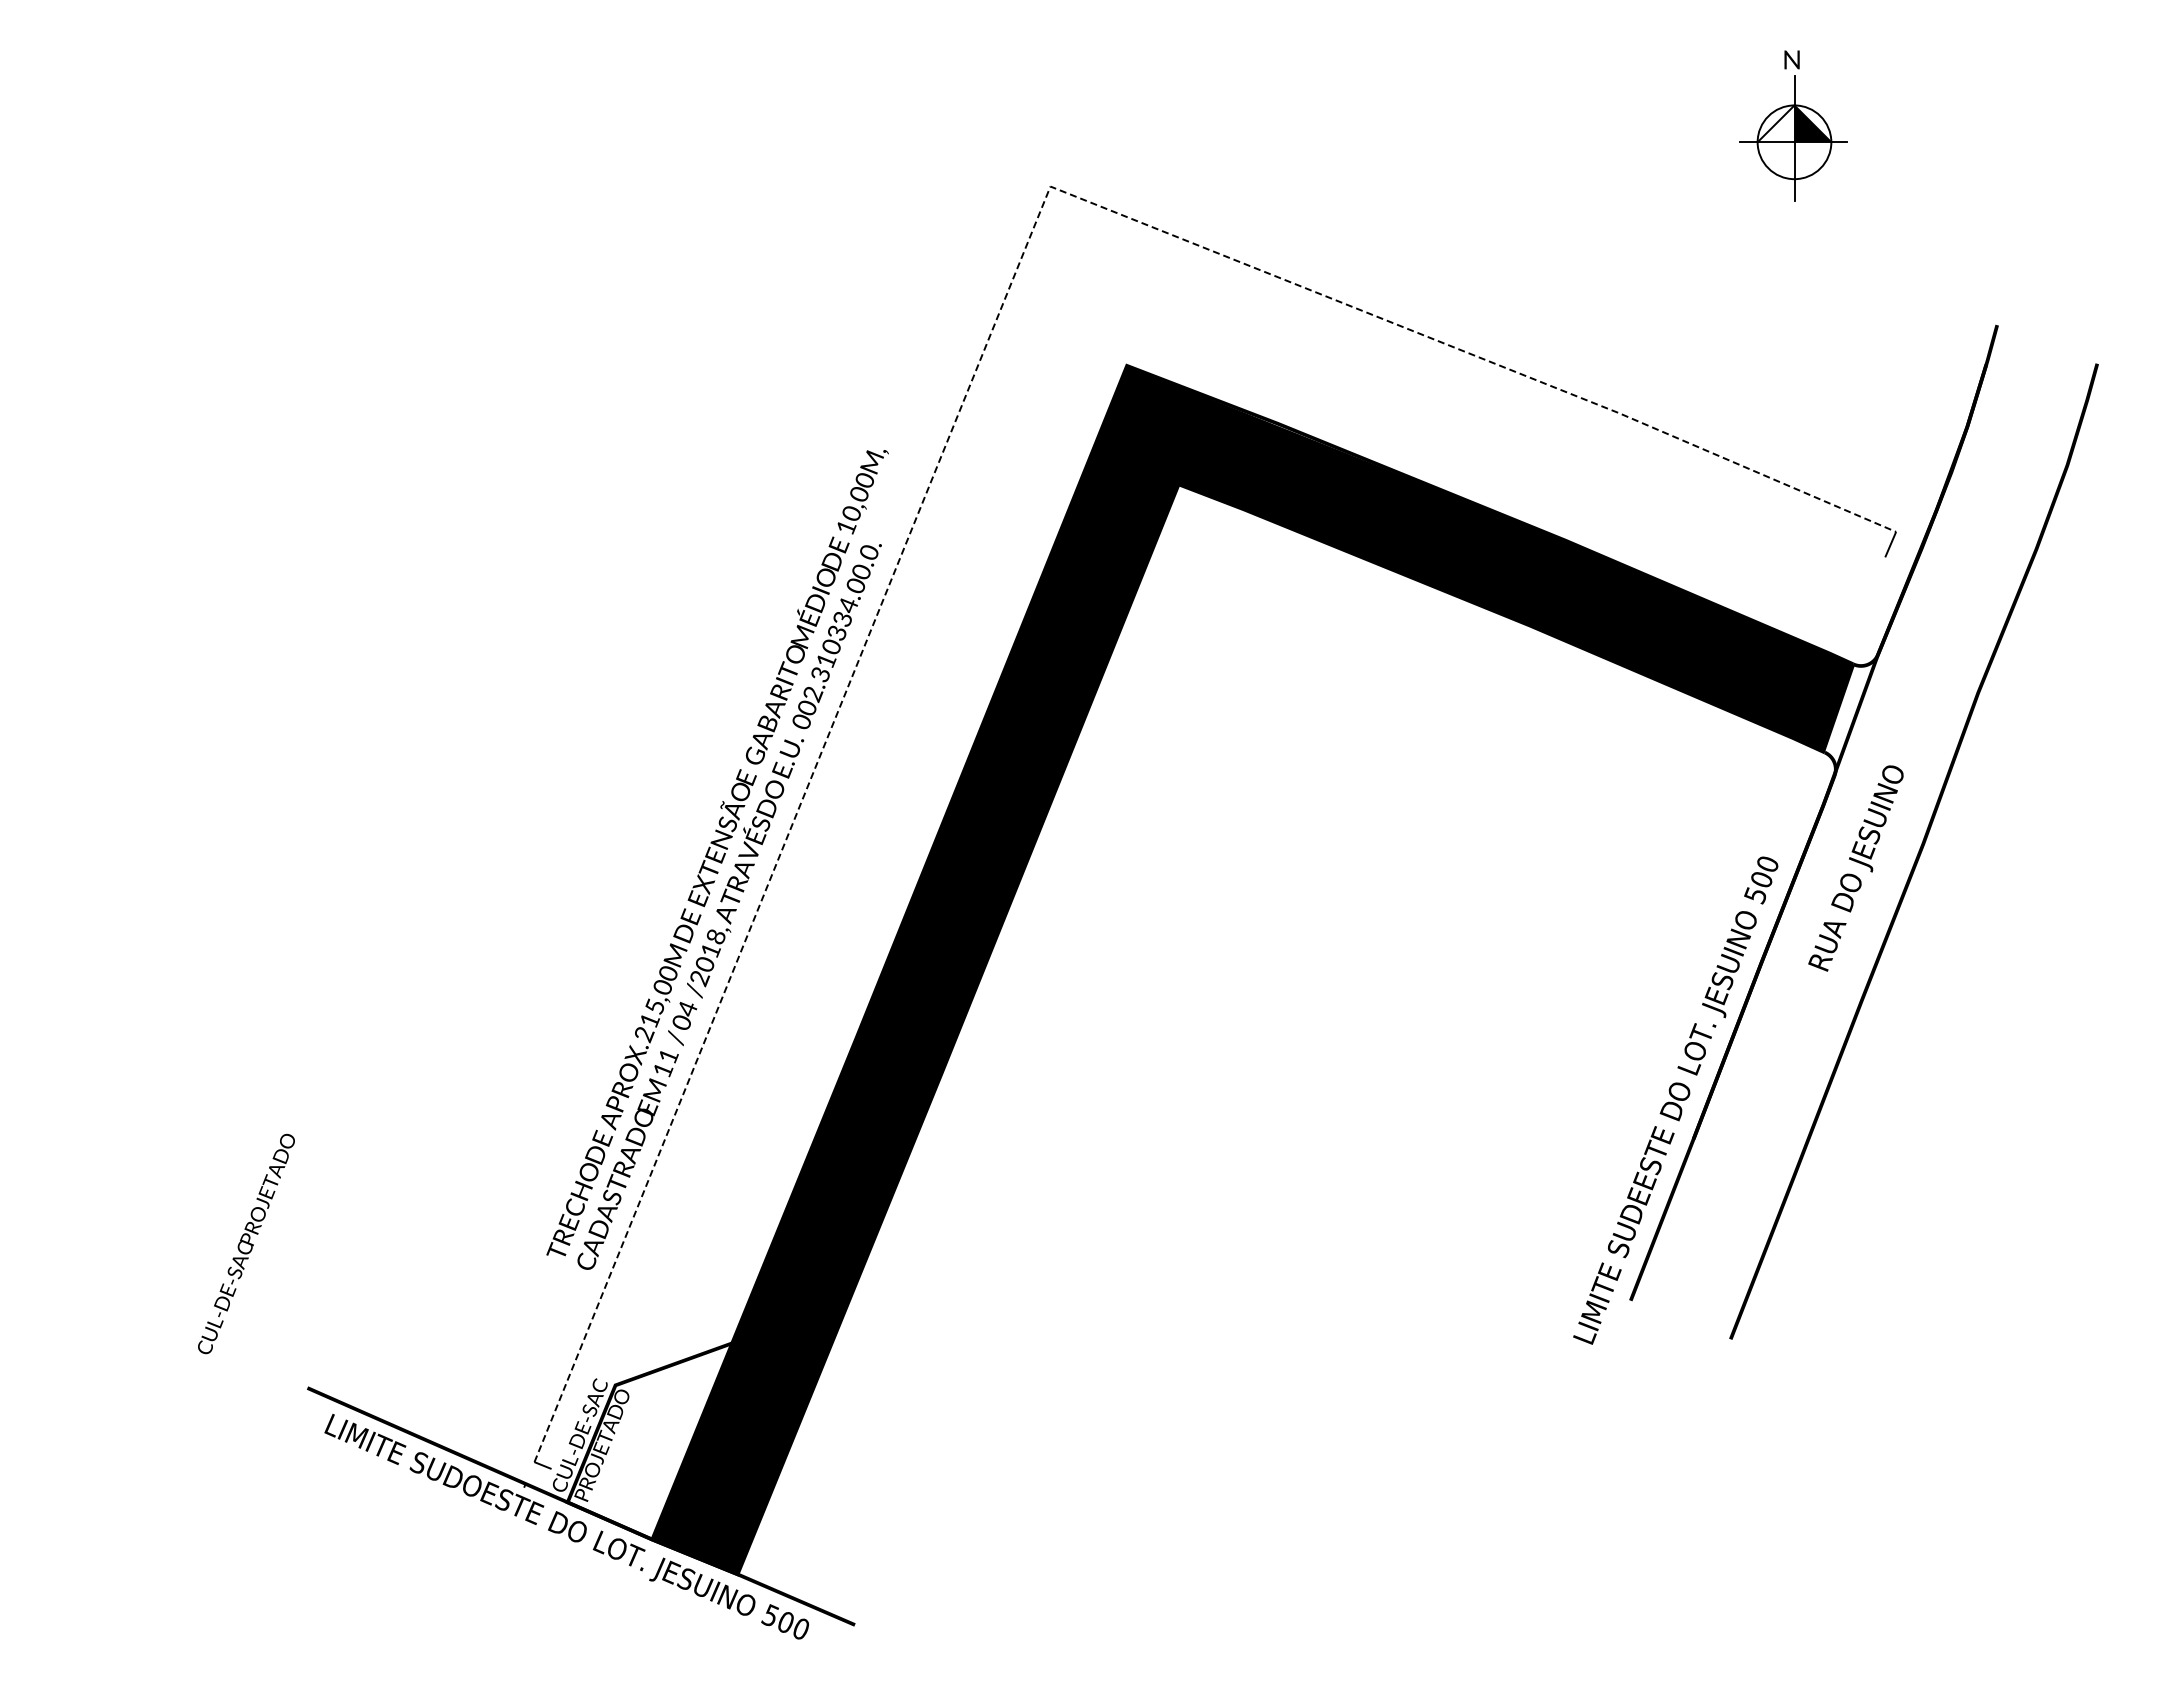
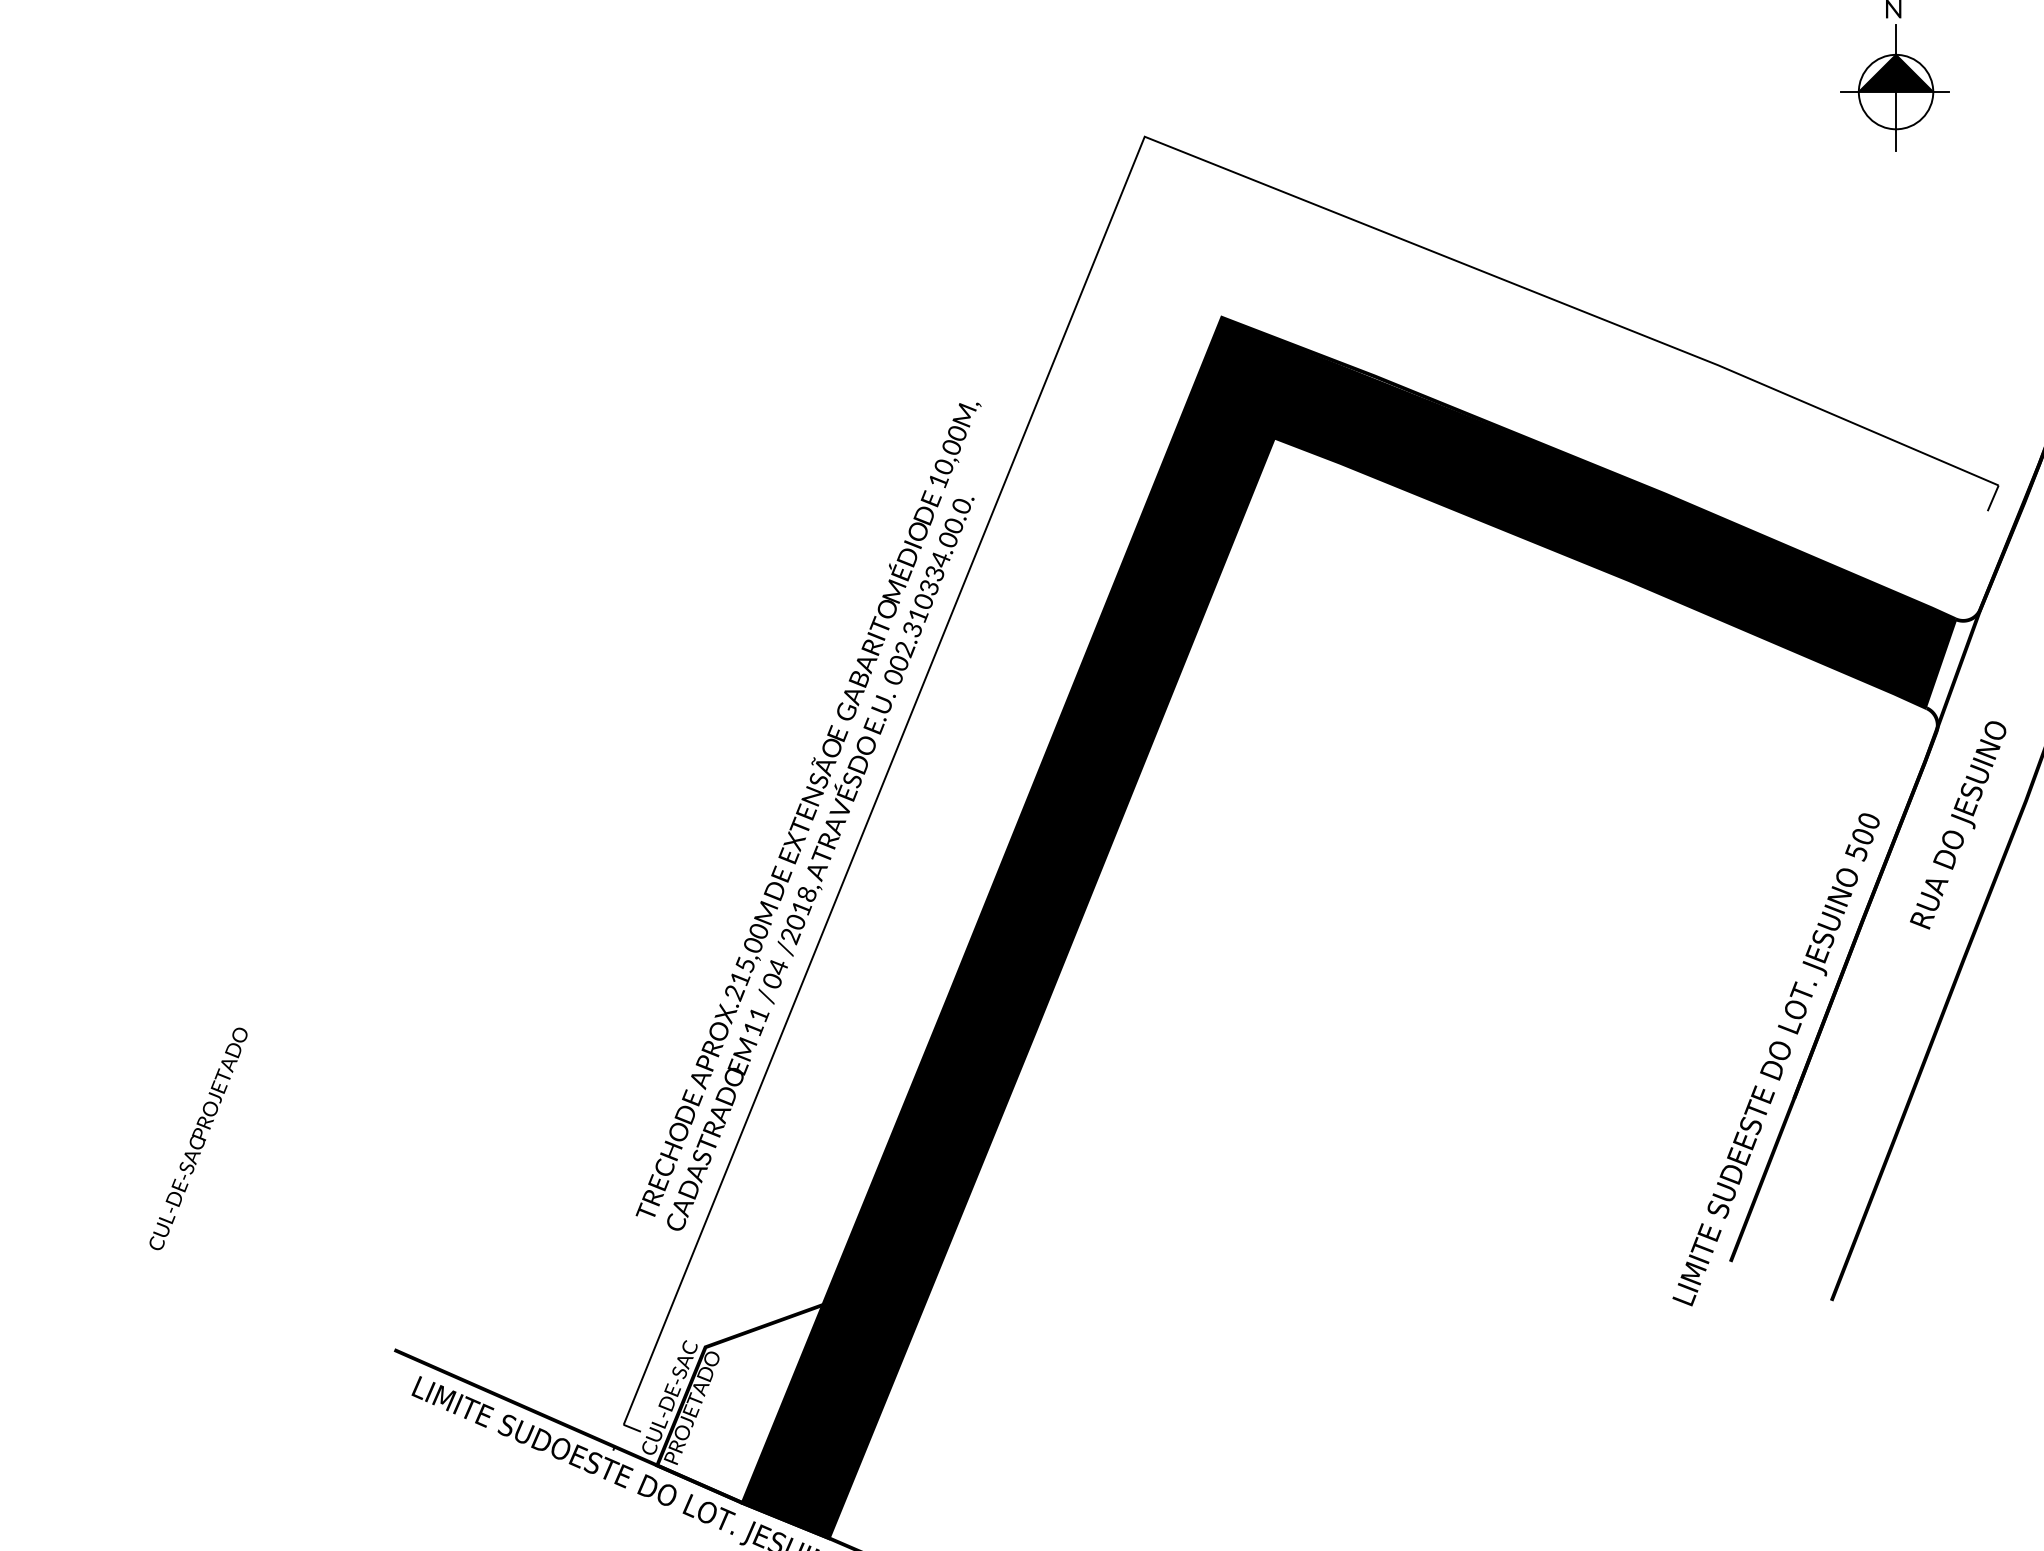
fill: (1775, 123) -> (1876, 73), added
line: (964, 399) -> (1057, 351), dashed -> solid
text: (246, 1243) -> (198, 1138), moved

